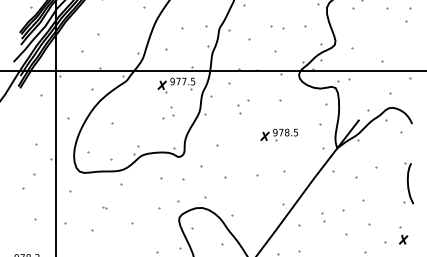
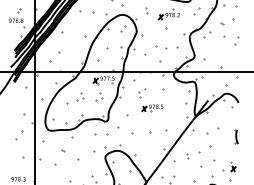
part: (277, 27) -> (161, 47), size x1.6
part: (135, 112) -> (80, 96), added
part: (279, 135) -> (152, 108), moved
part: (408, 182) -> (236, 136), size x0.6

